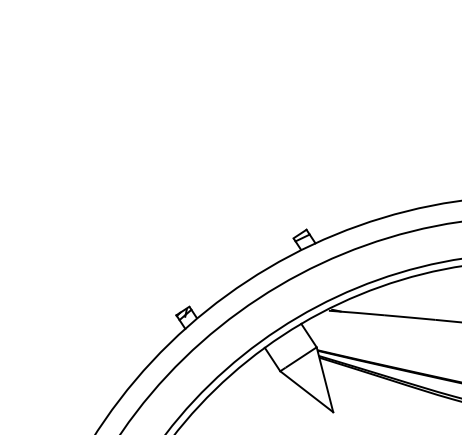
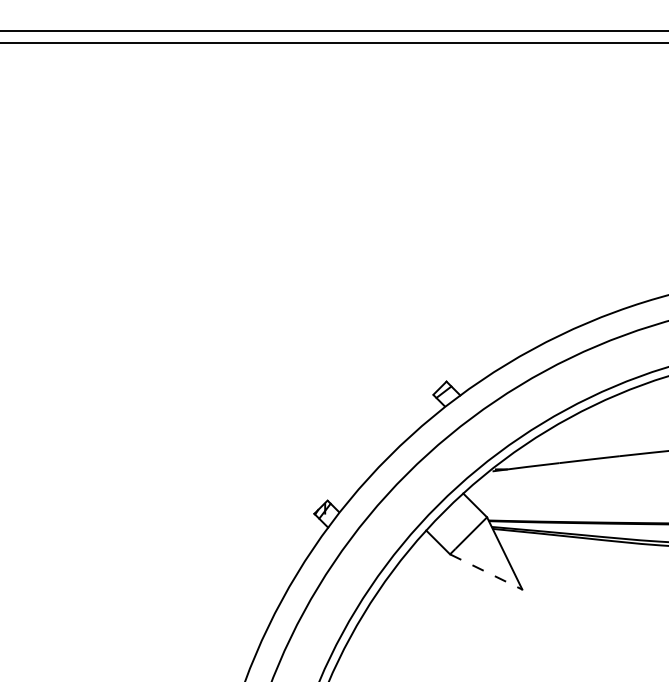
line: (306, 392) -> (486, 572), solid -> dashed

